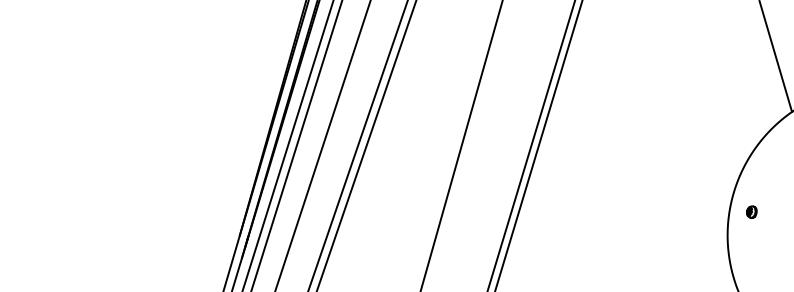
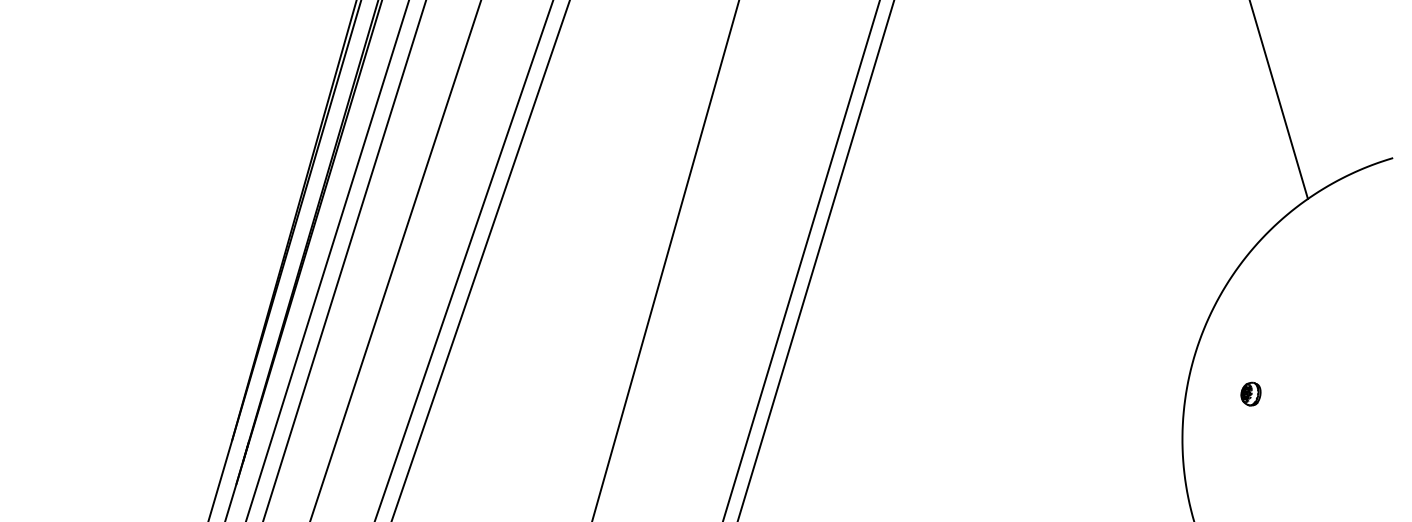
part: (751, 211) -> (1250, 392), moved

